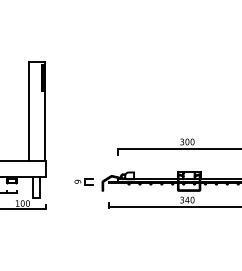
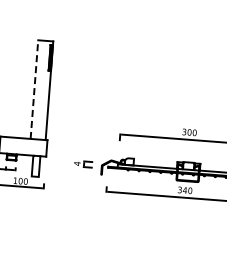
line: (29, 110) -> (34, 88), solid -> dashed
text: (77, 181) -> (76, 163), 9 -> 4

